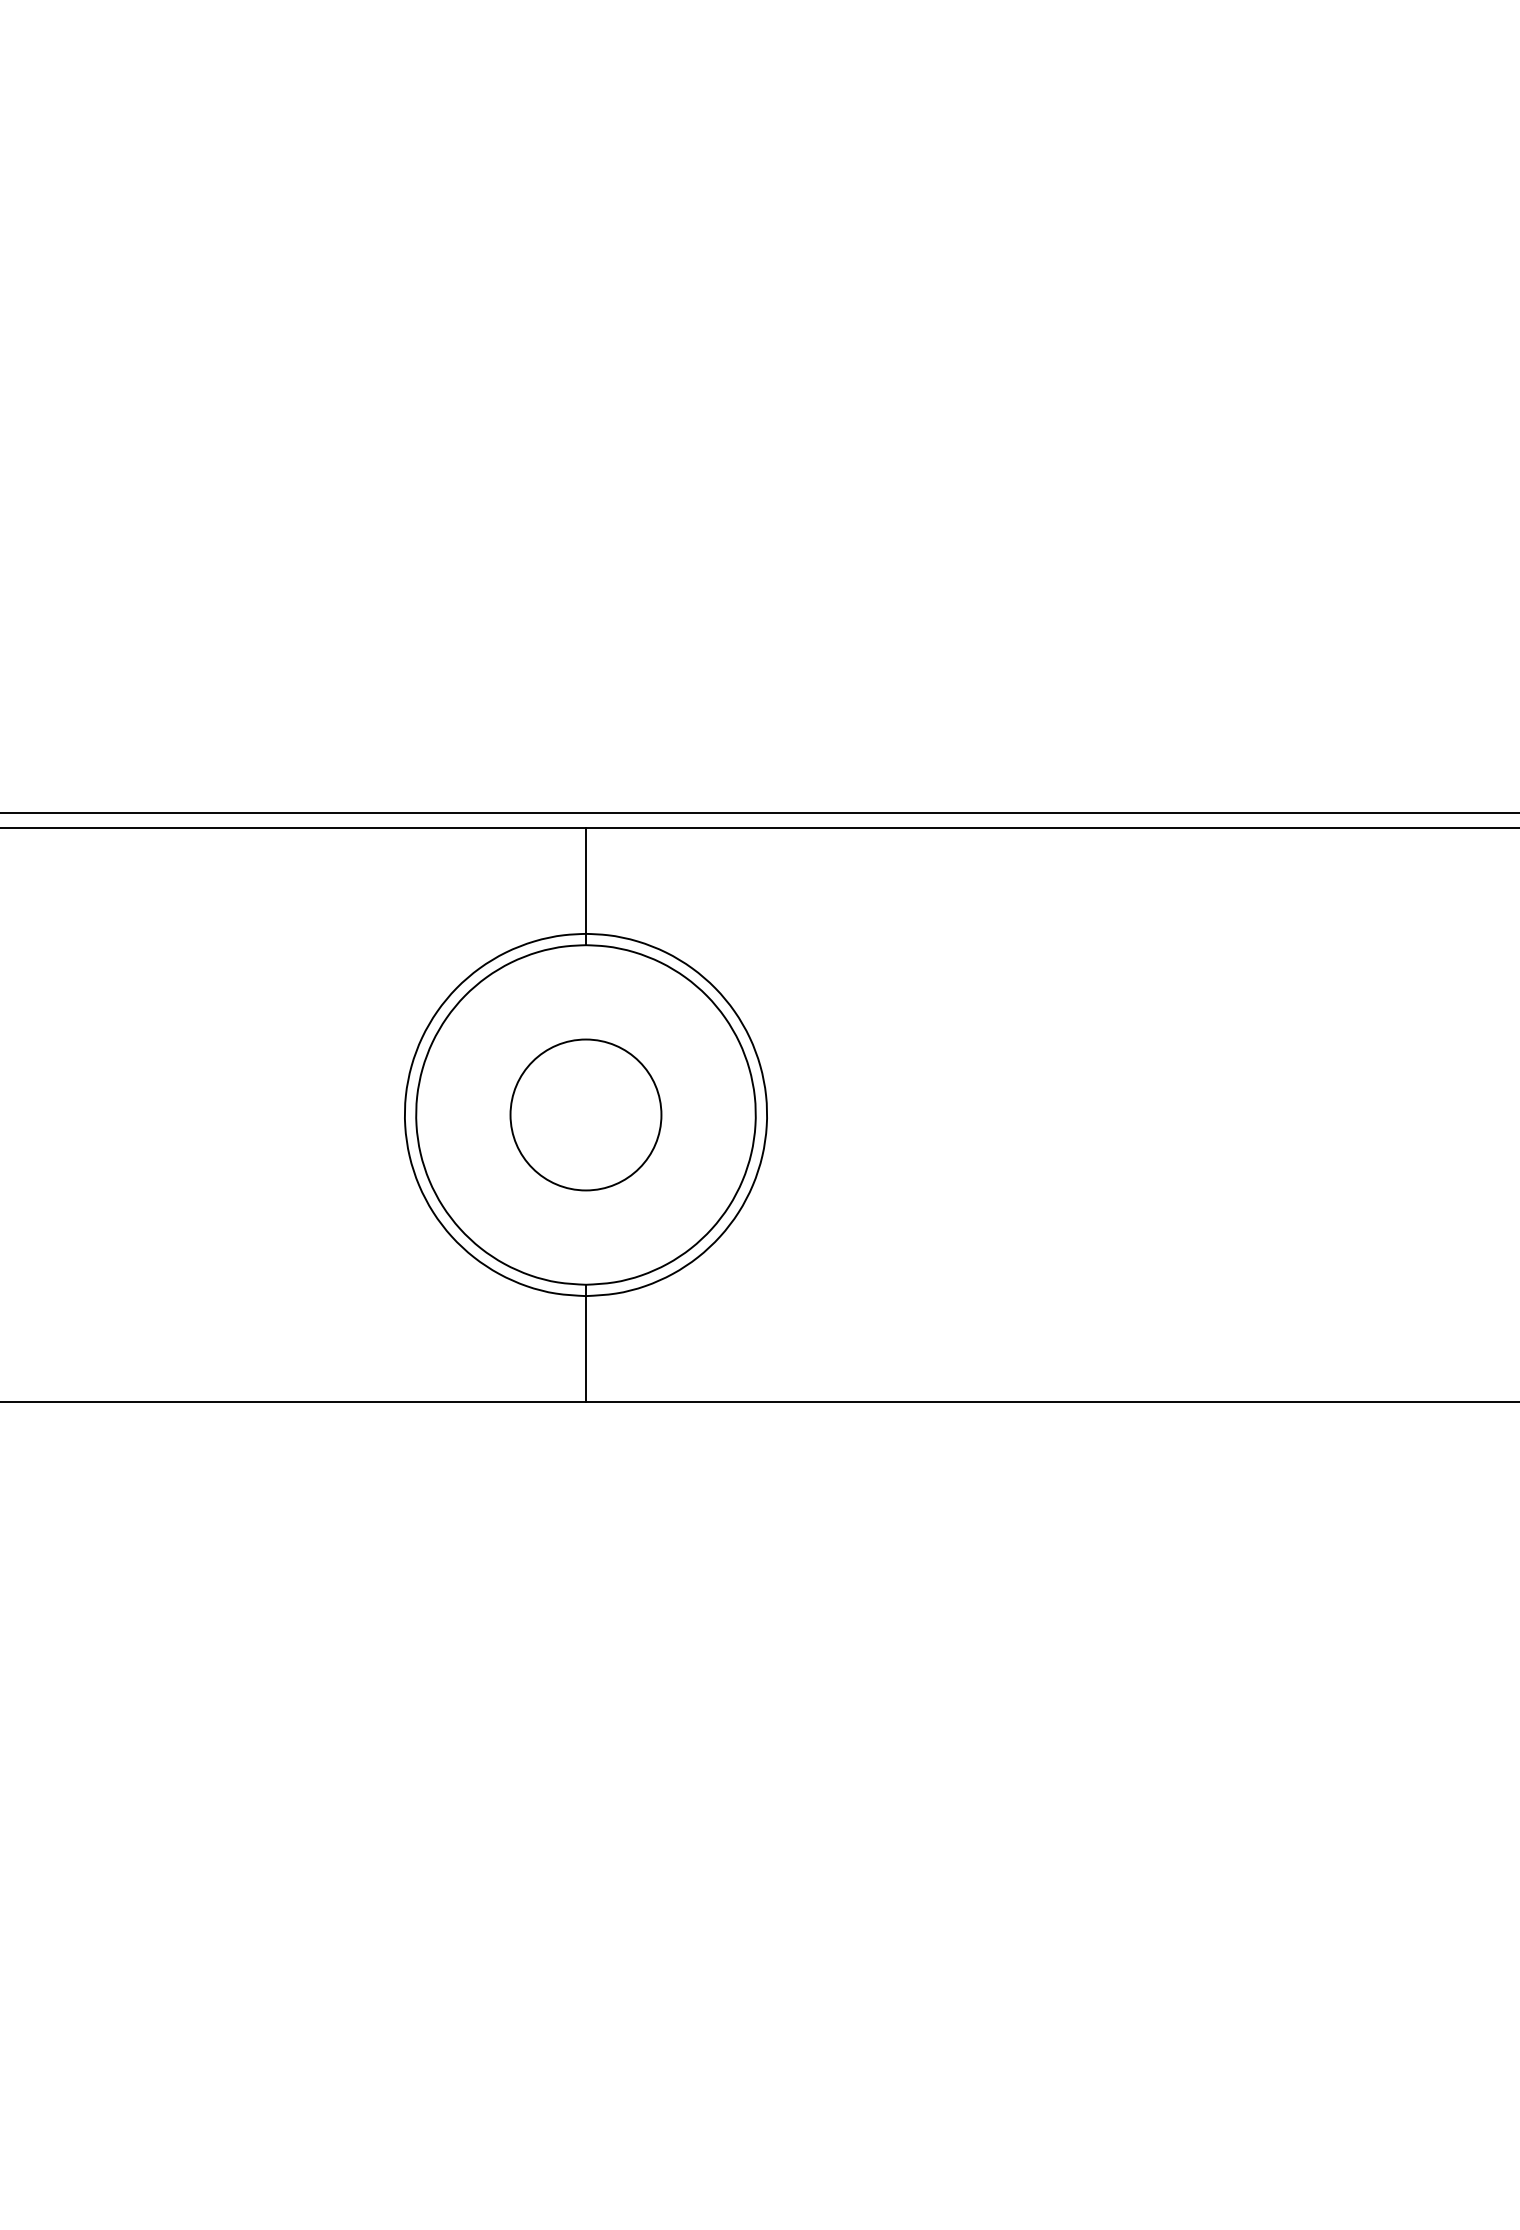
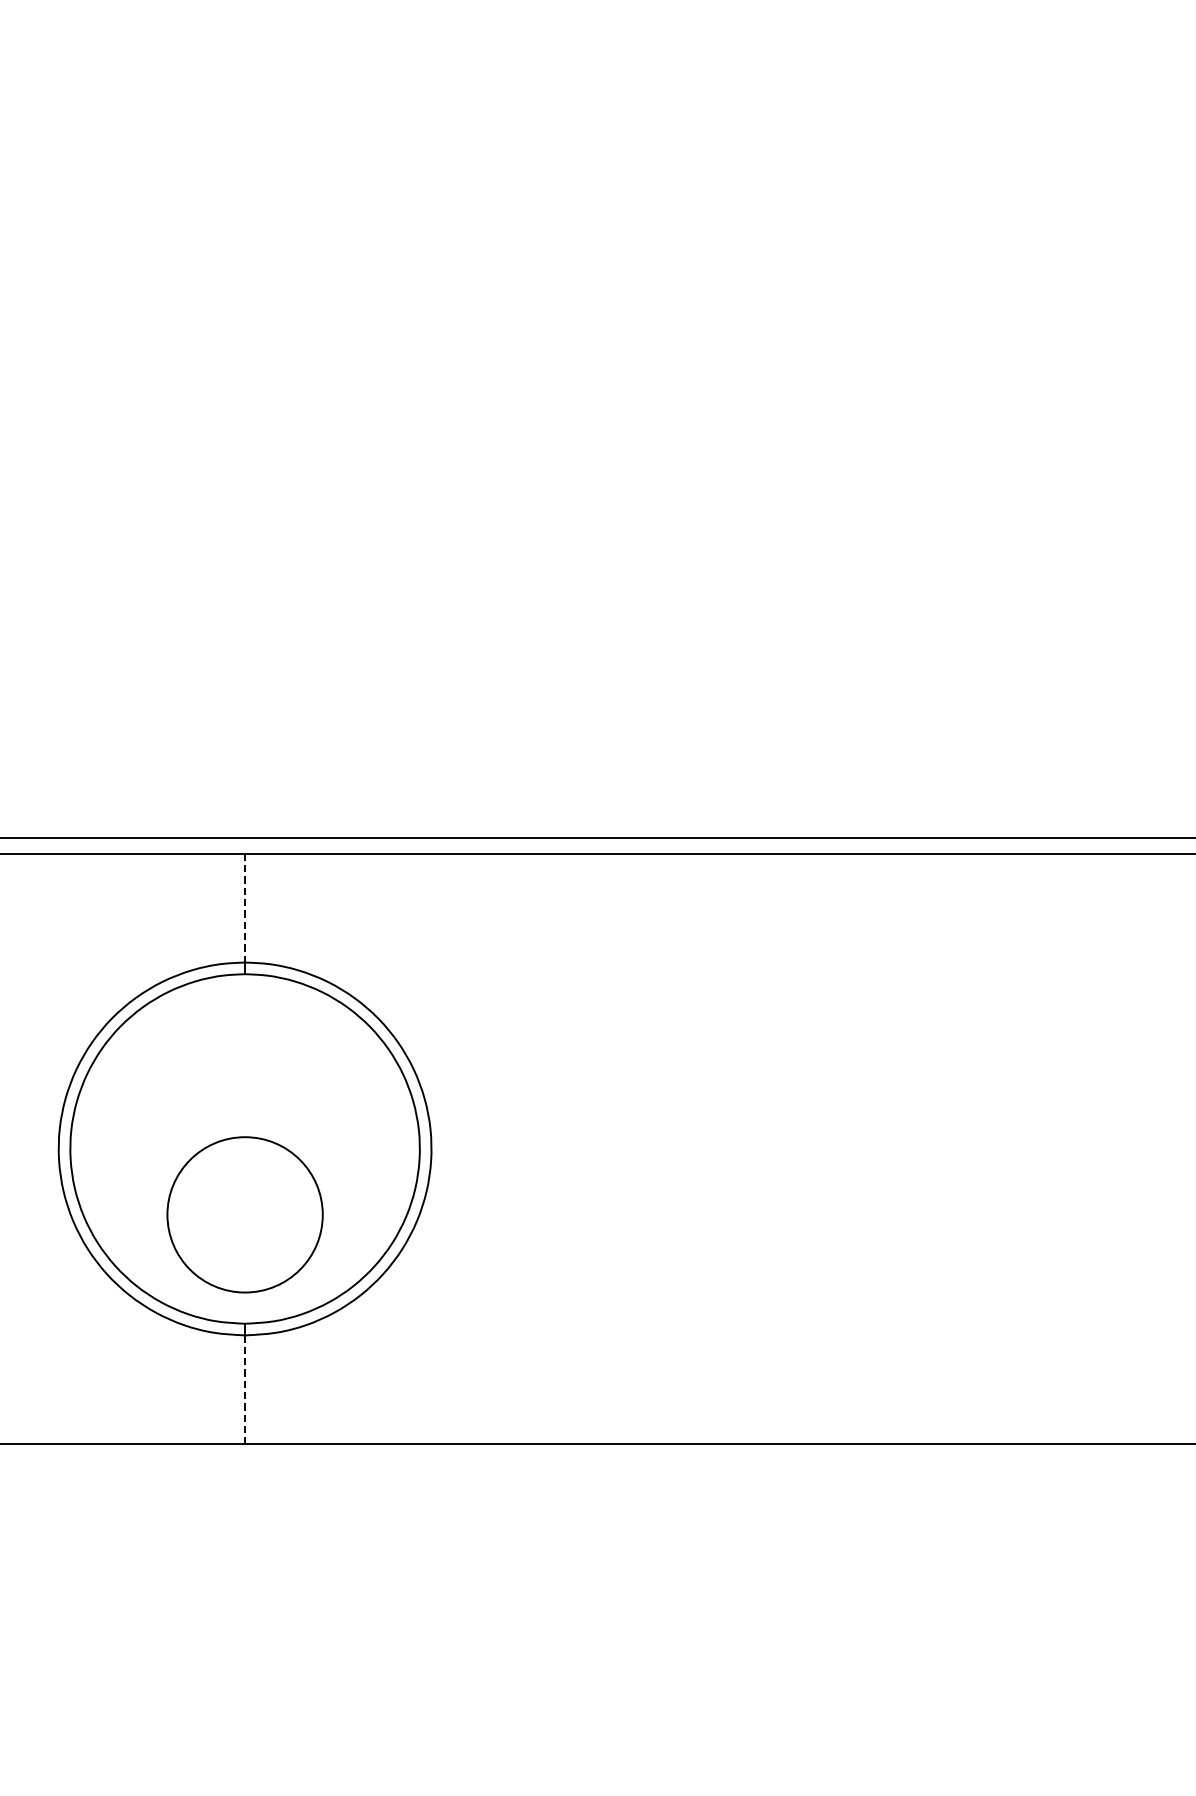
line: (586, 881) -> (245, 908), solid -> dashed
circle: (585, 1114) -> (244, 1214), moved
line: (586, 1348) -> (245, 1389), solid -> dashed

